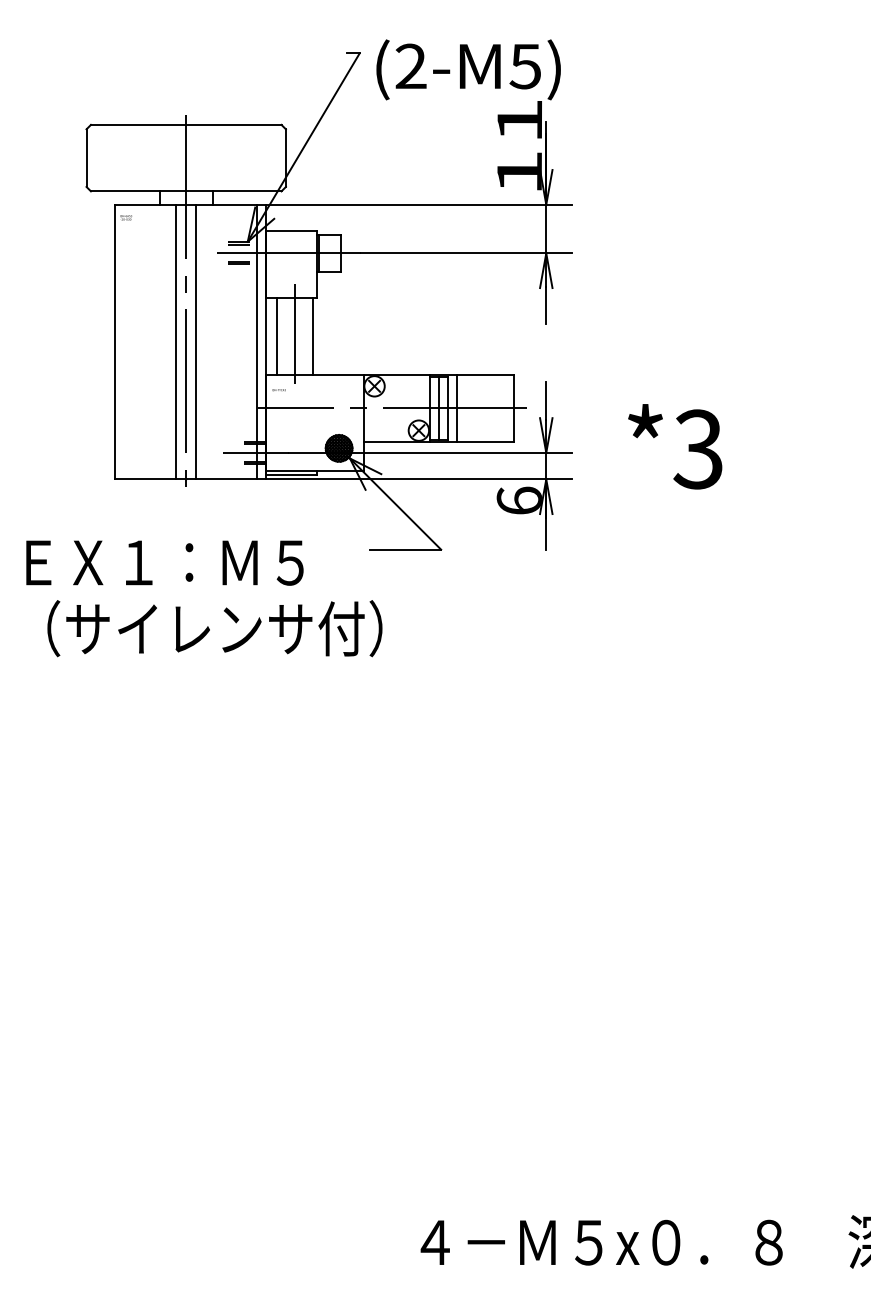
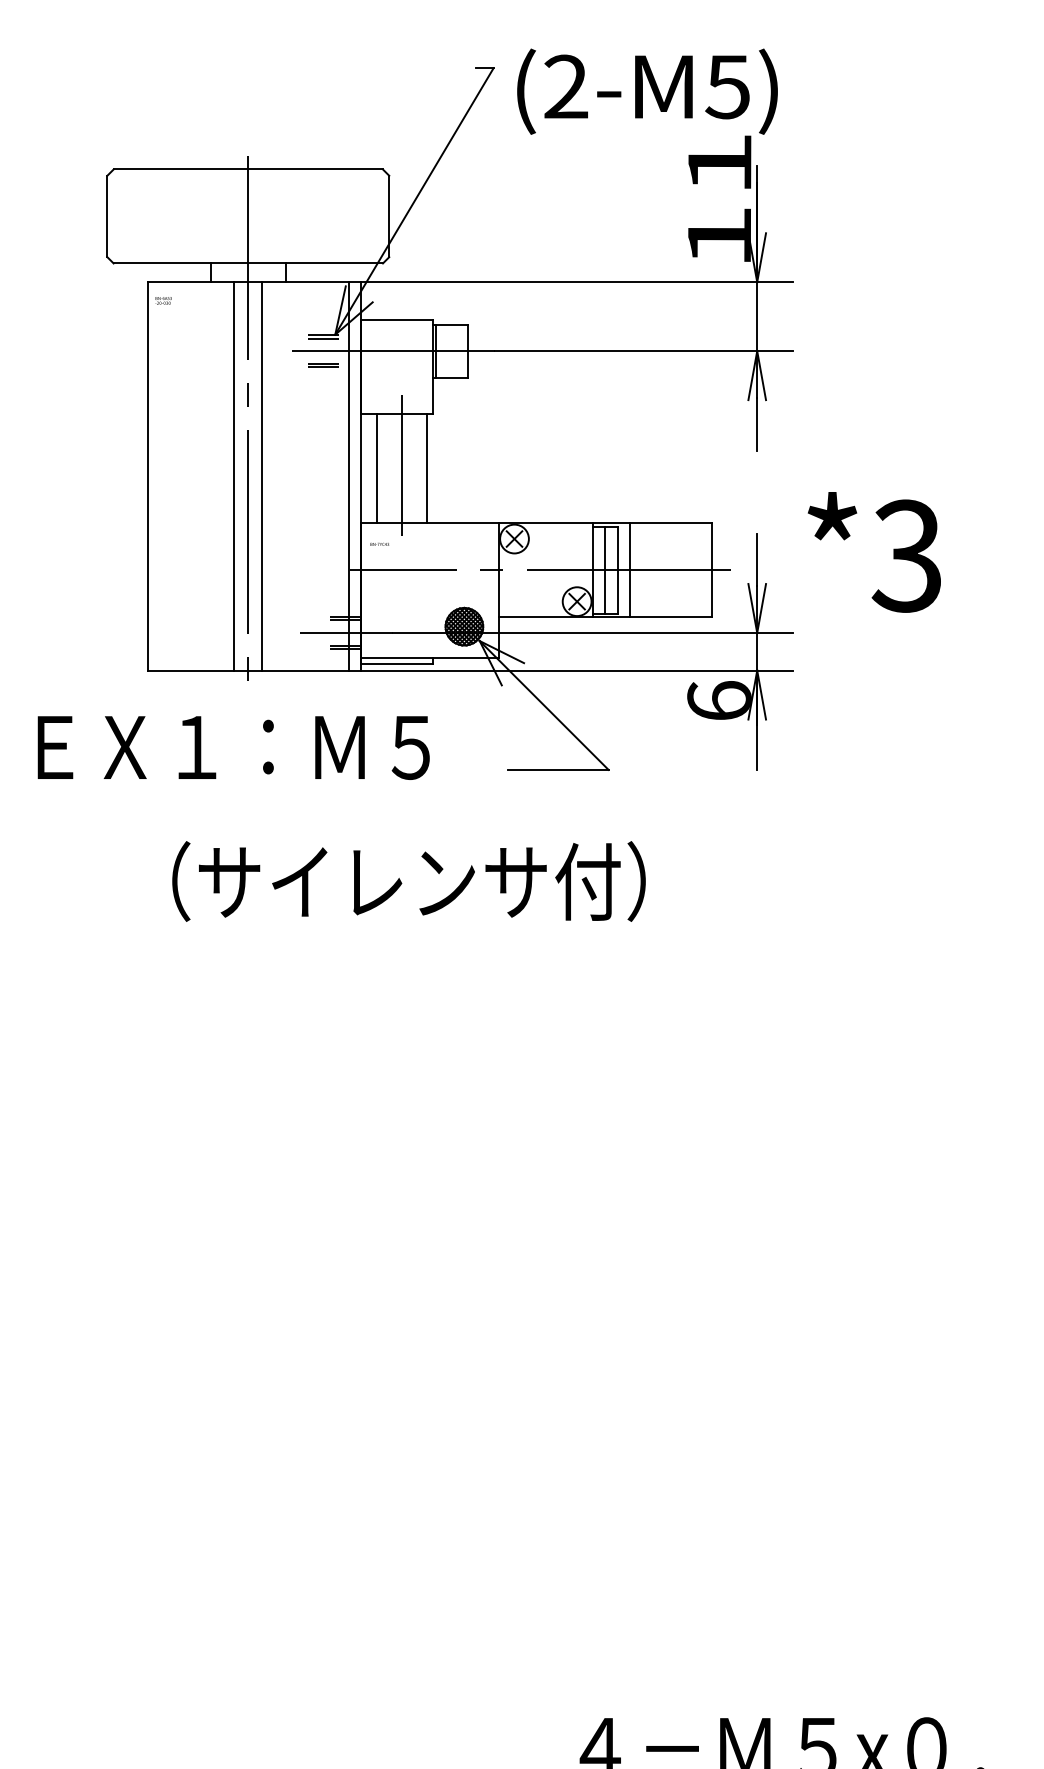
text: (675, 446) -> (874, 551), moved
text: (164, 562) -> (233, 747), moved
text: (214, 628) -> (408, 881), moved

